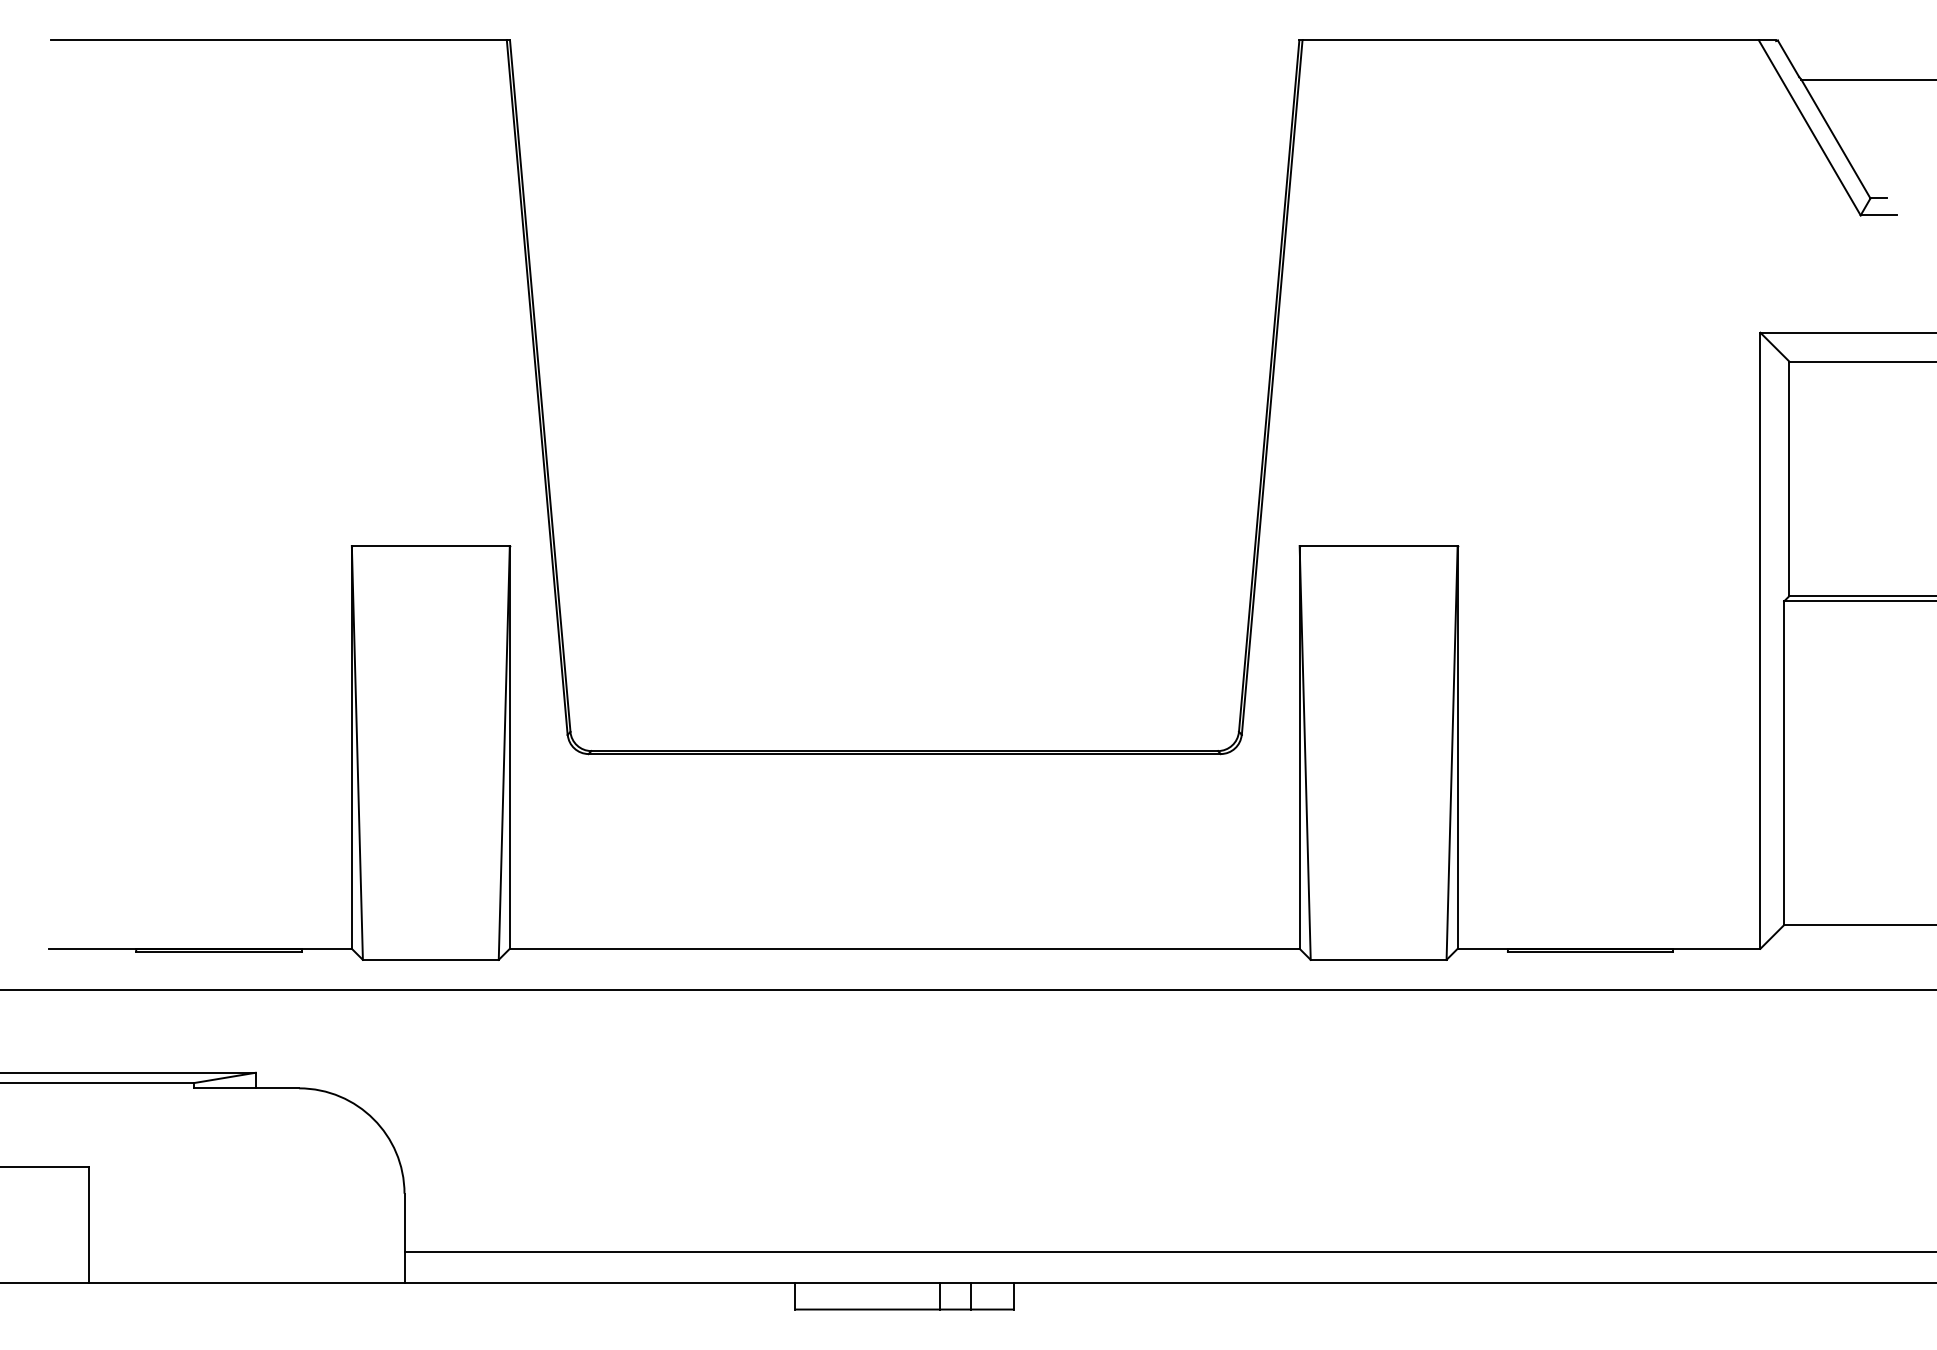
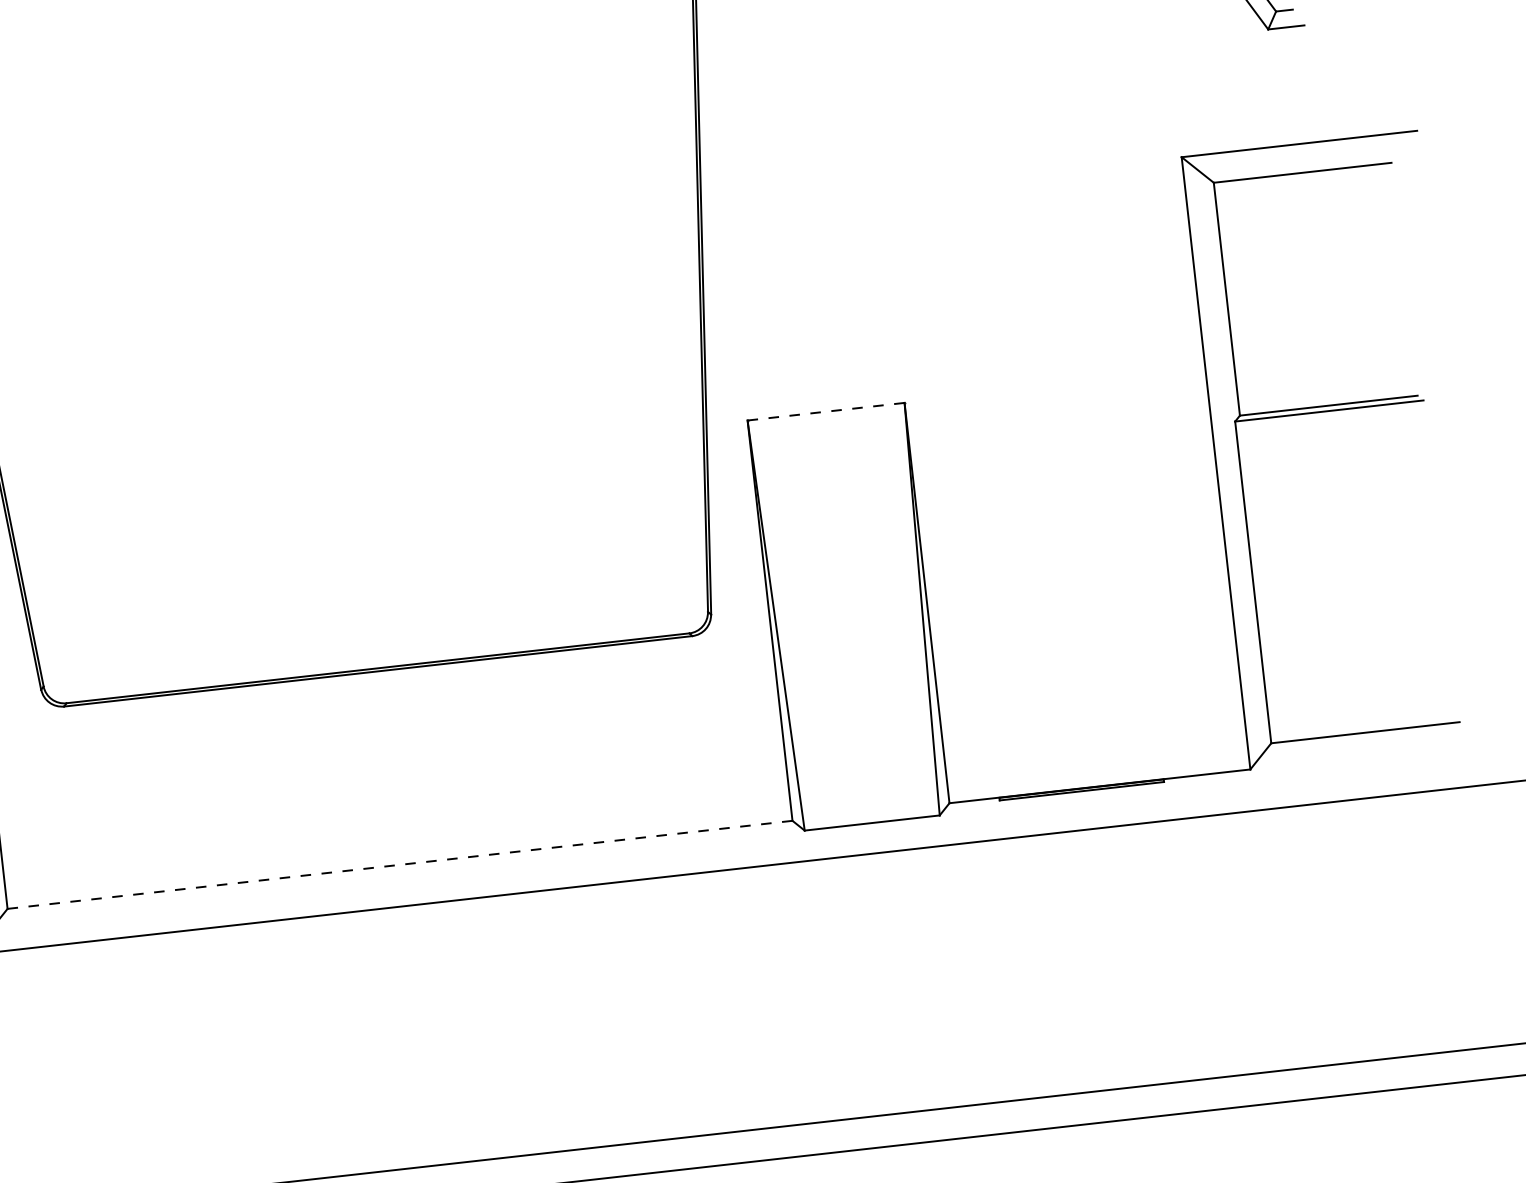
line: (1378, 546) -> (825, 412), solid -> dashed
line: (904, 948) -> (399, 864), solid -> dashed

